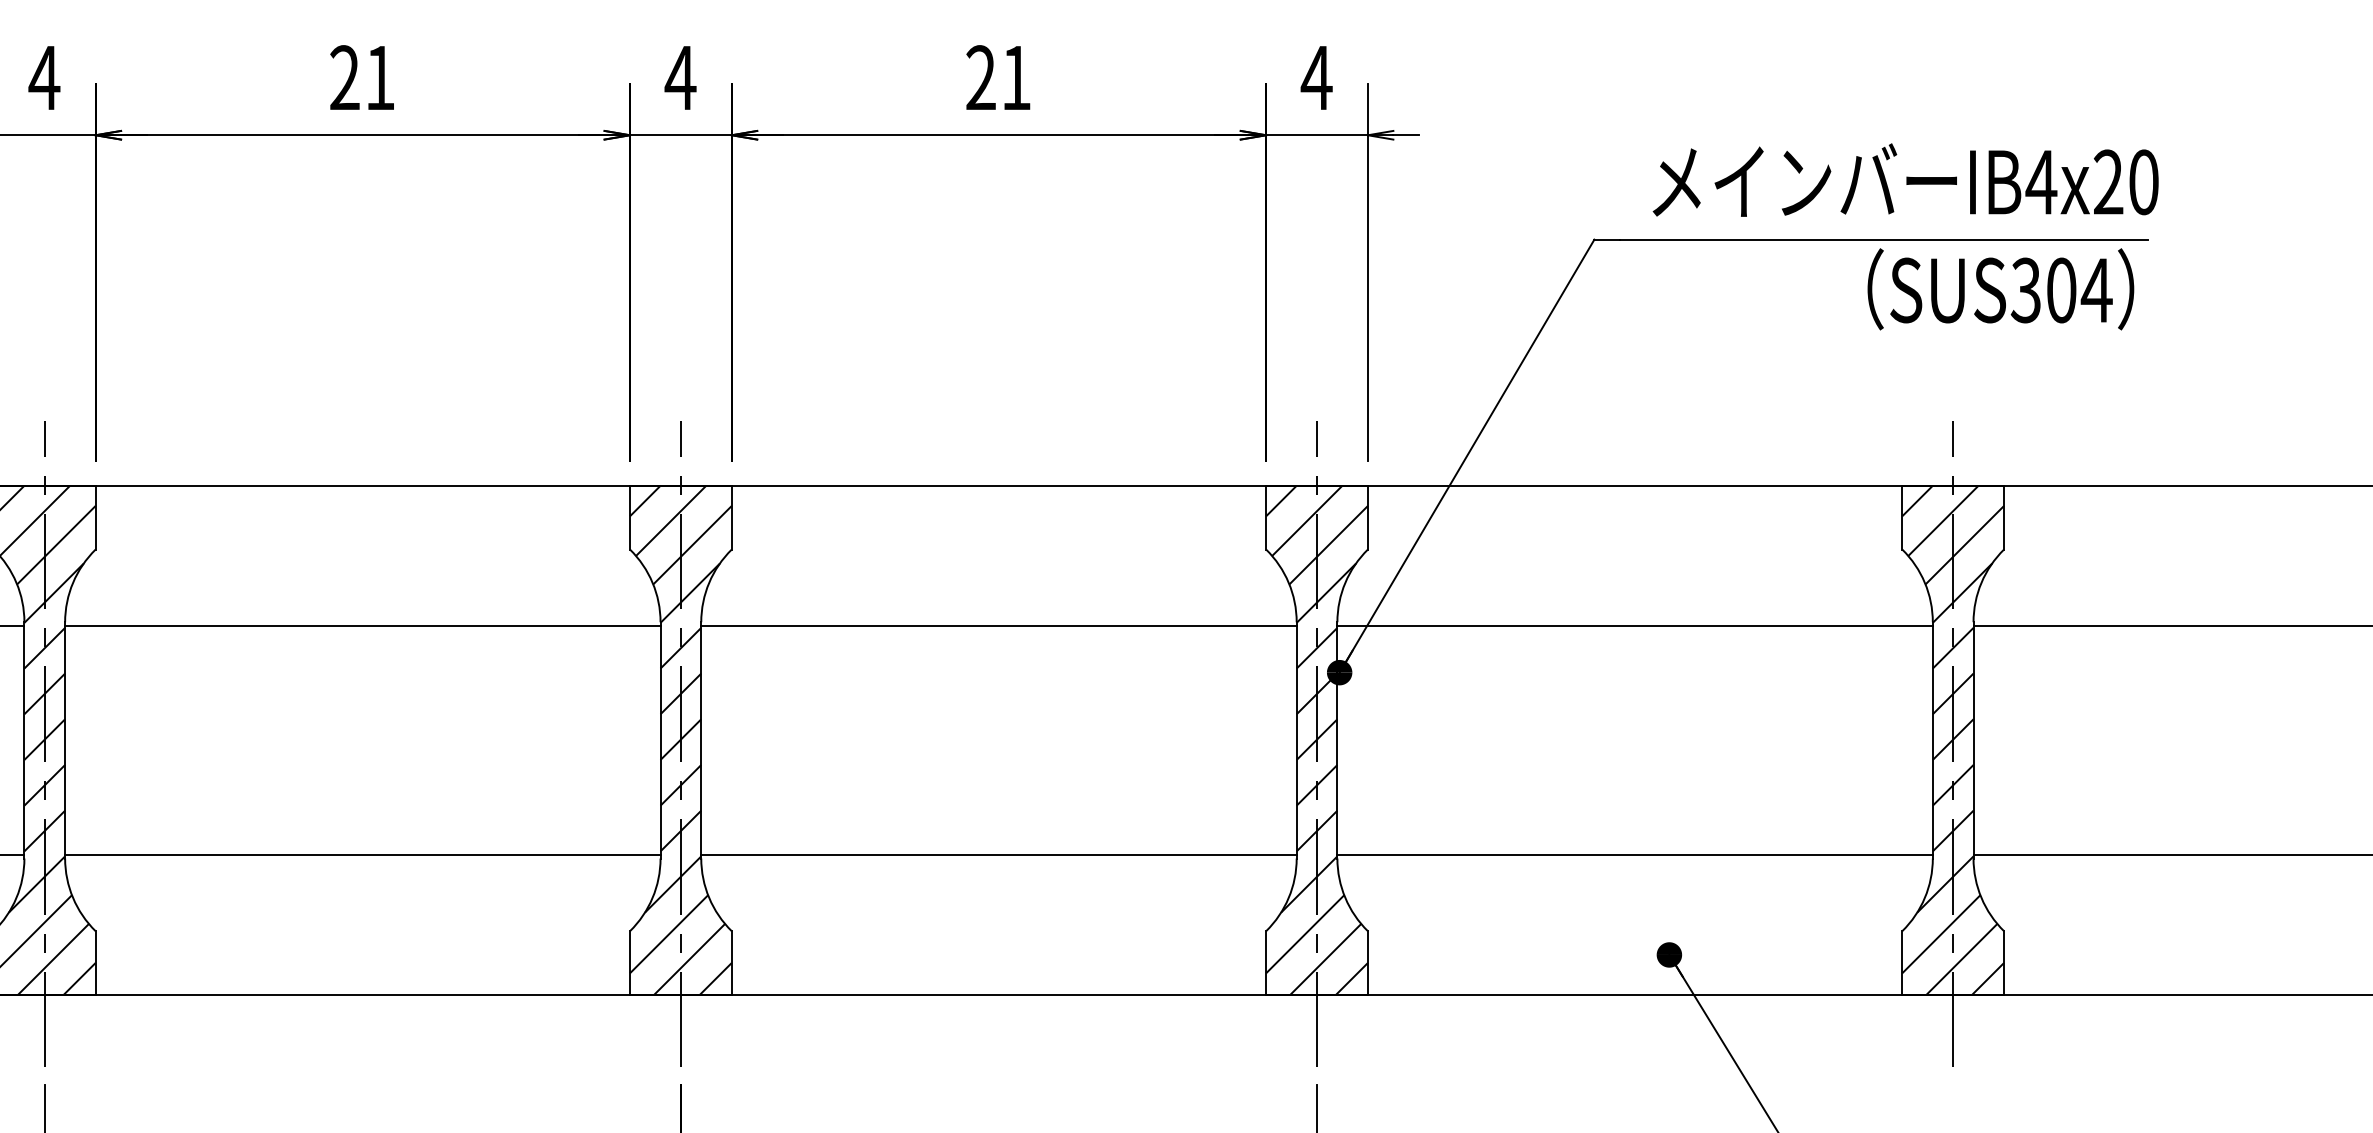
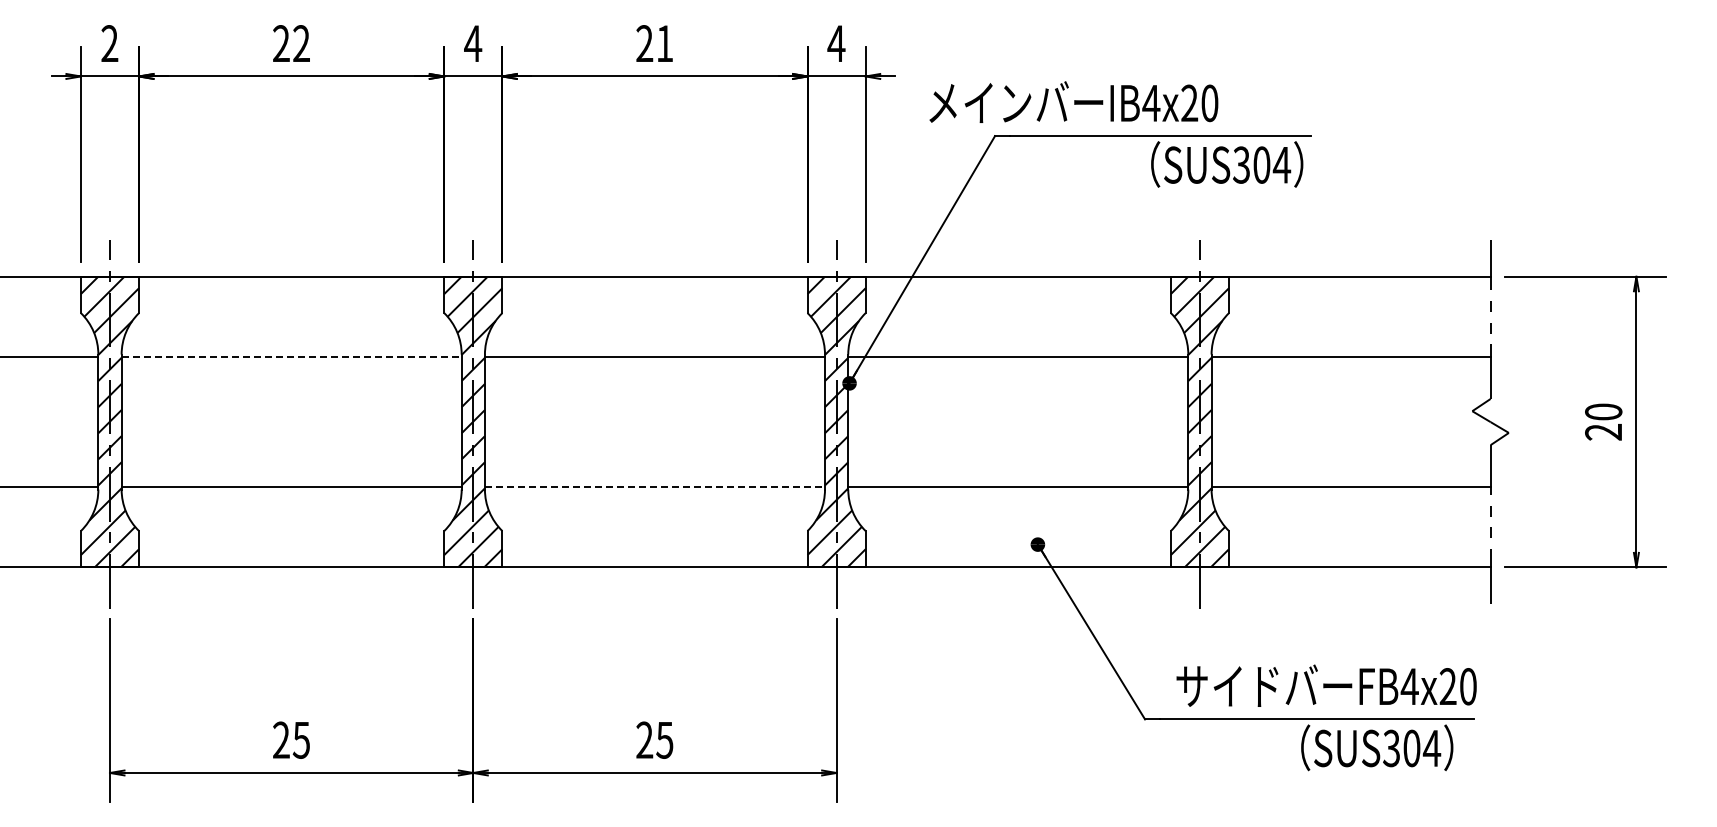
text: (43, 77) -> (109, 43), 4 -> 2
text: (380, 77) -> (301, 43), 21 -> 22
text: (1905, 179) -> (1073, 101), moved
line: (364, 625) -> (292, 356), solid -> dashed
line: (999, 854) -> (655, 487), solid -> dashed

